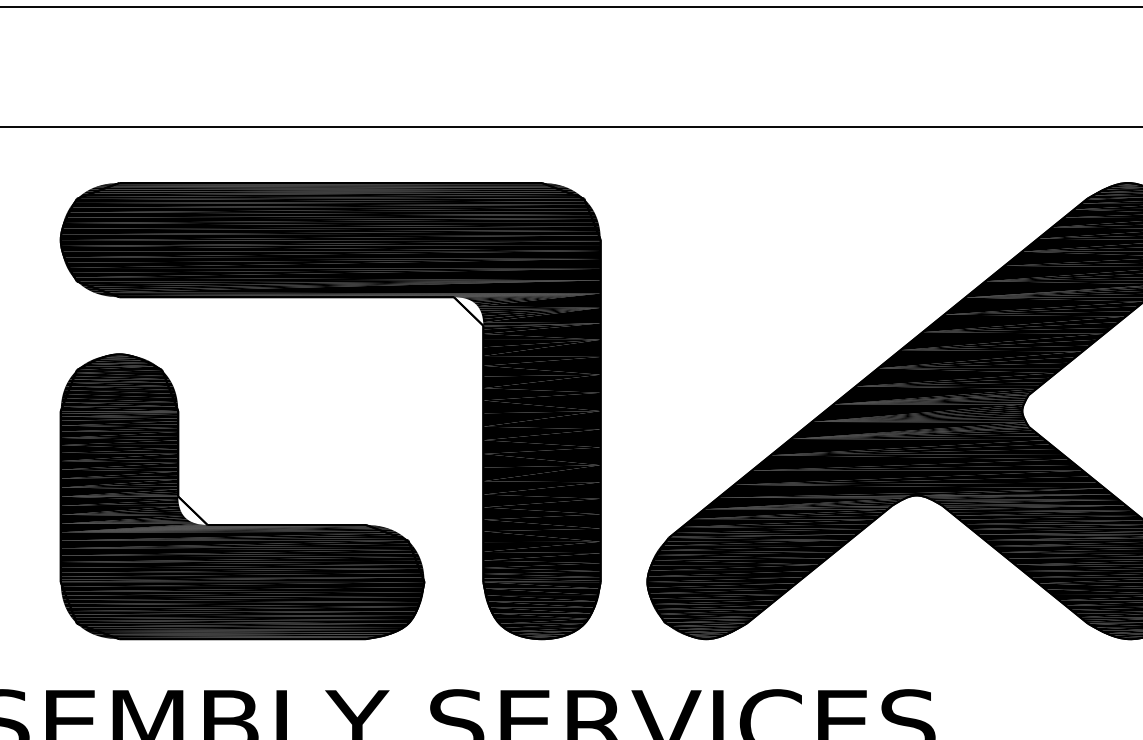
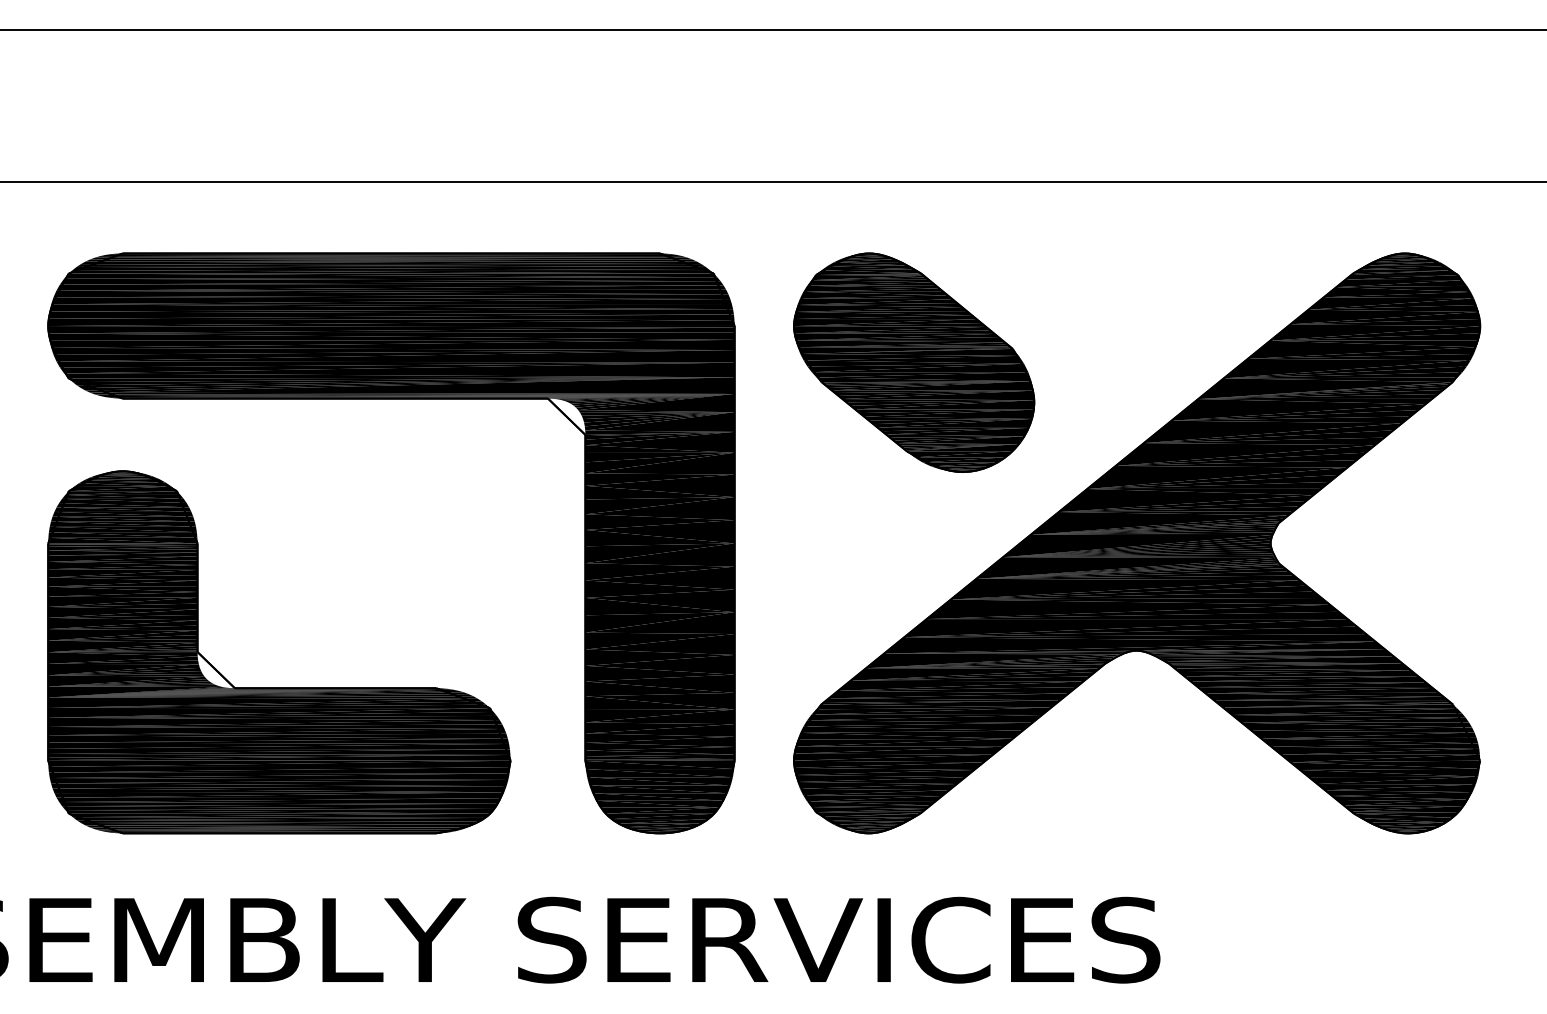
part: (742, 268) -> (914, 362), added

